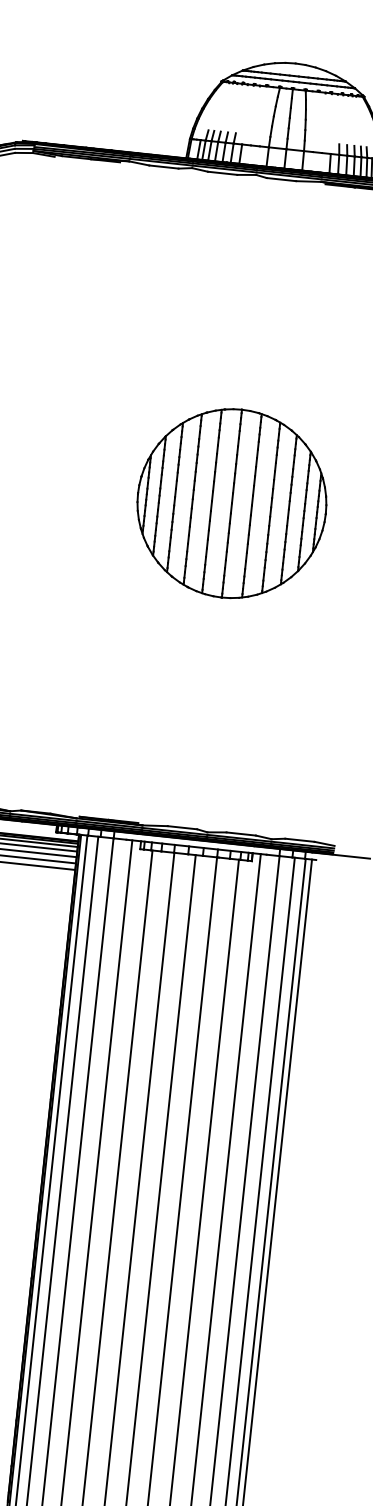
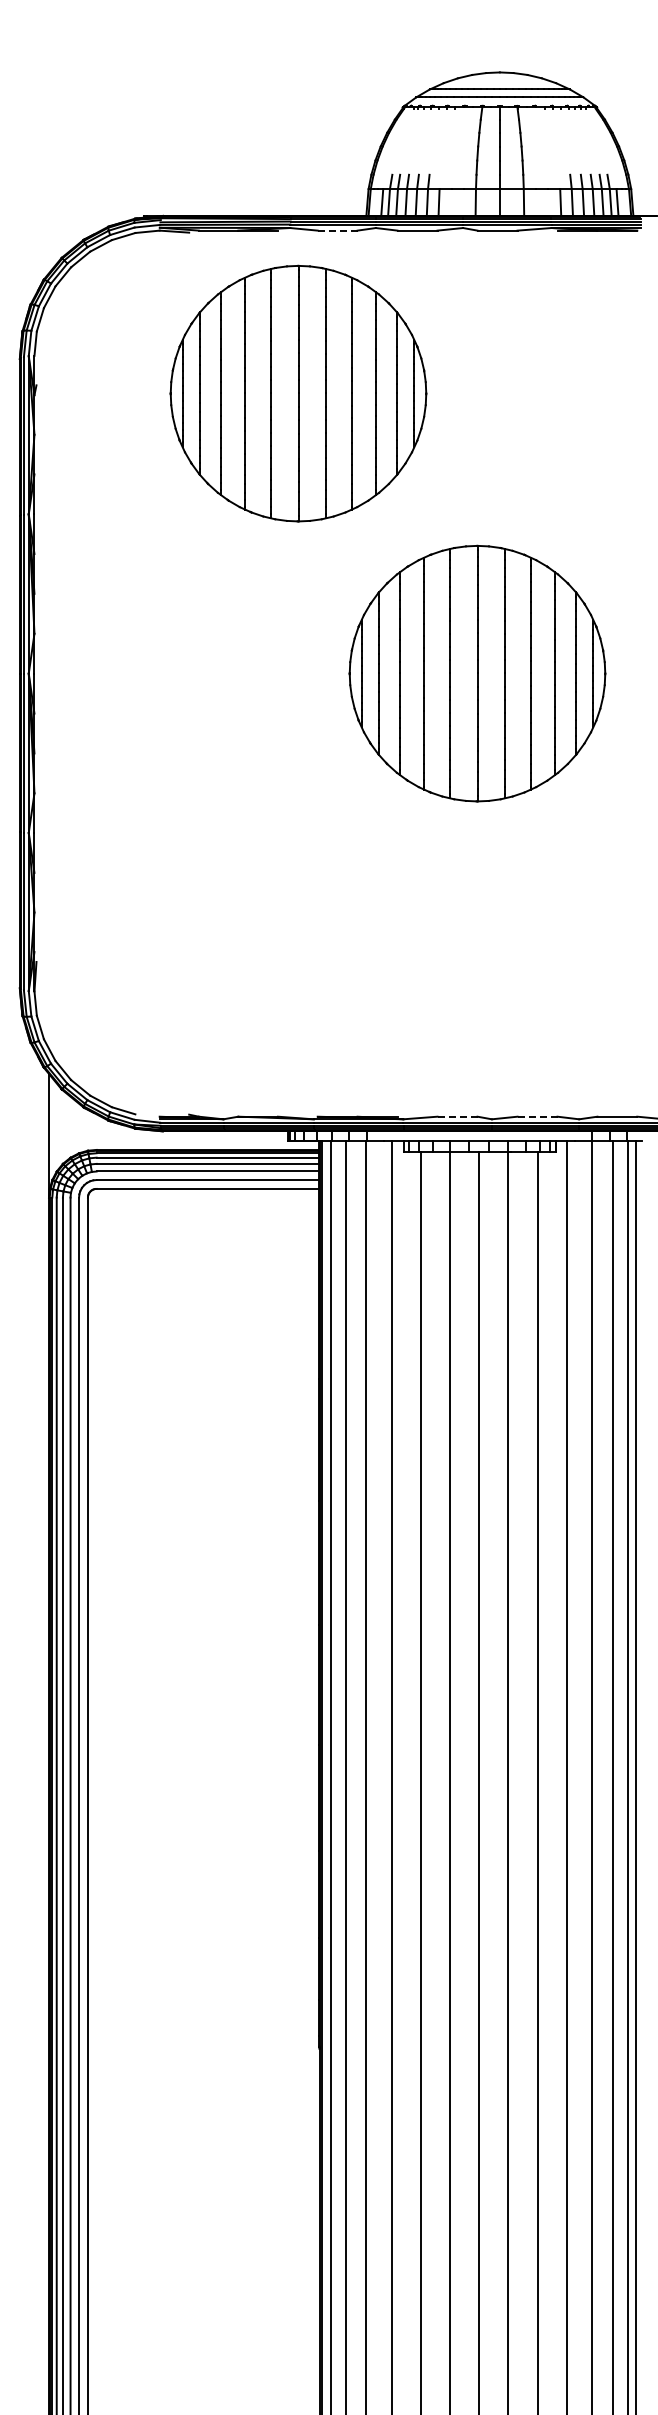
line: (163, 166) -> (337, 230), solid -> dashed
part: (122, 283) -> (298, 393), added
line: (182, 827) -> (457, 1116), solid -> dashed
line: (241, 833) -> (537, 1116), solid -> dashed

